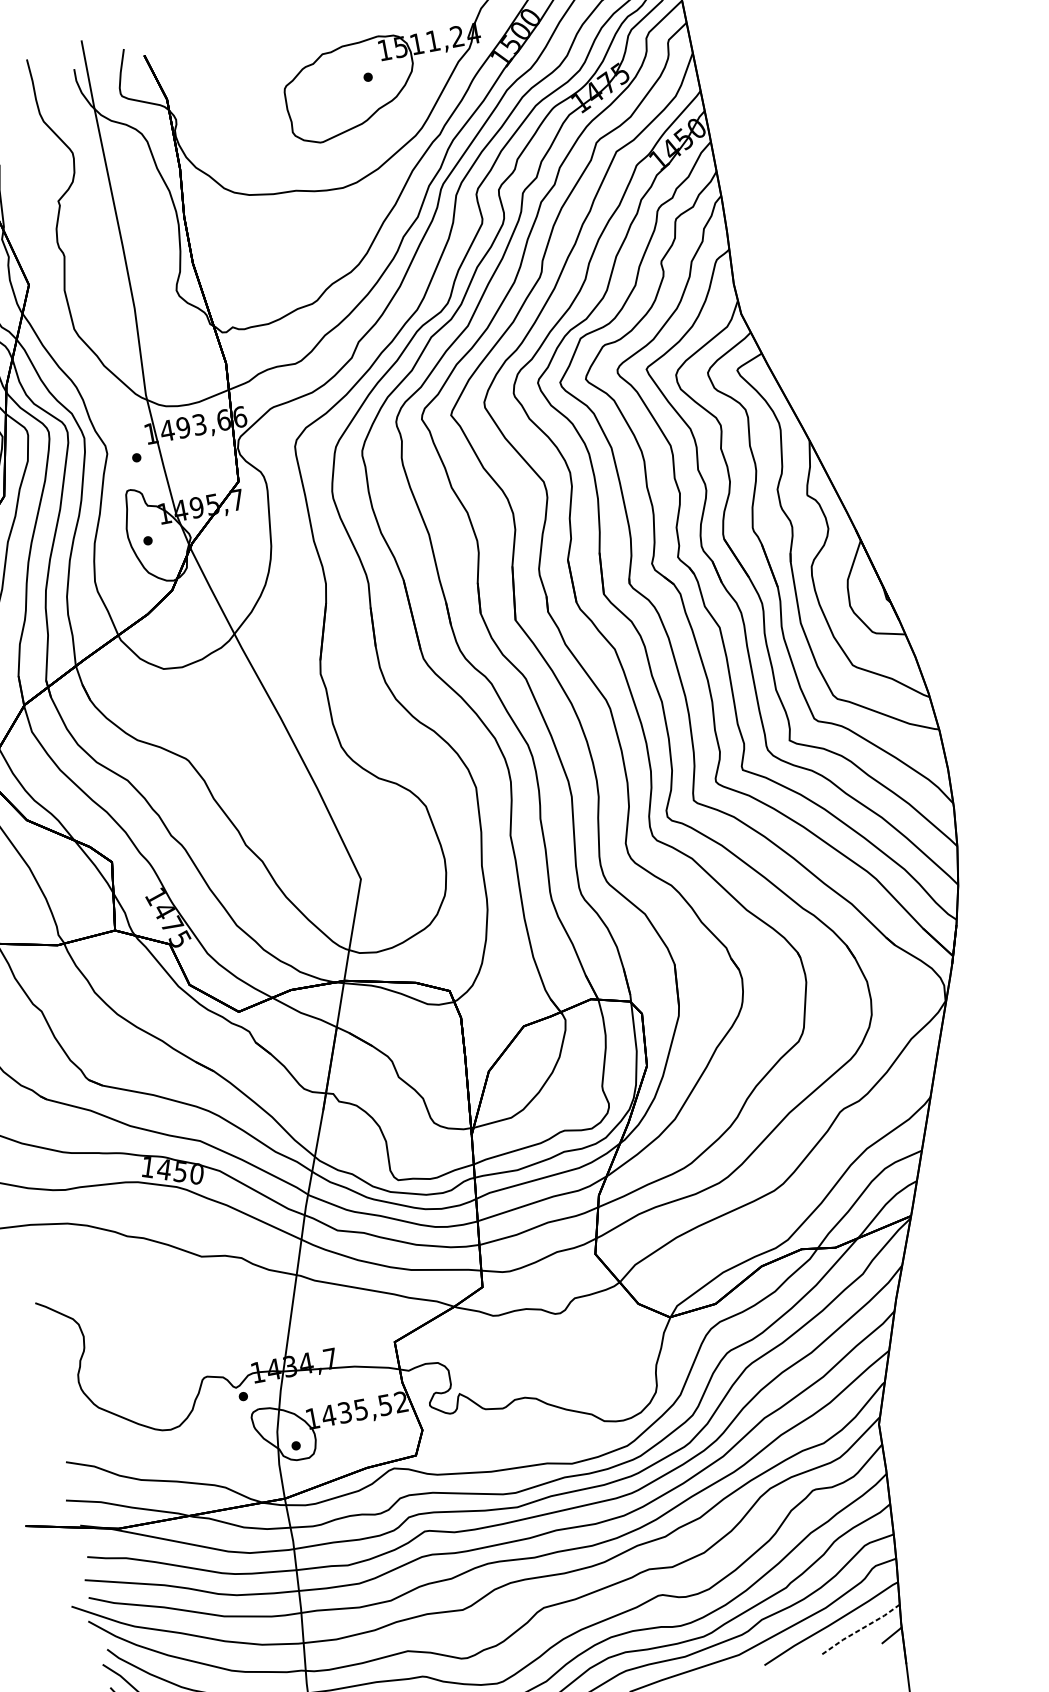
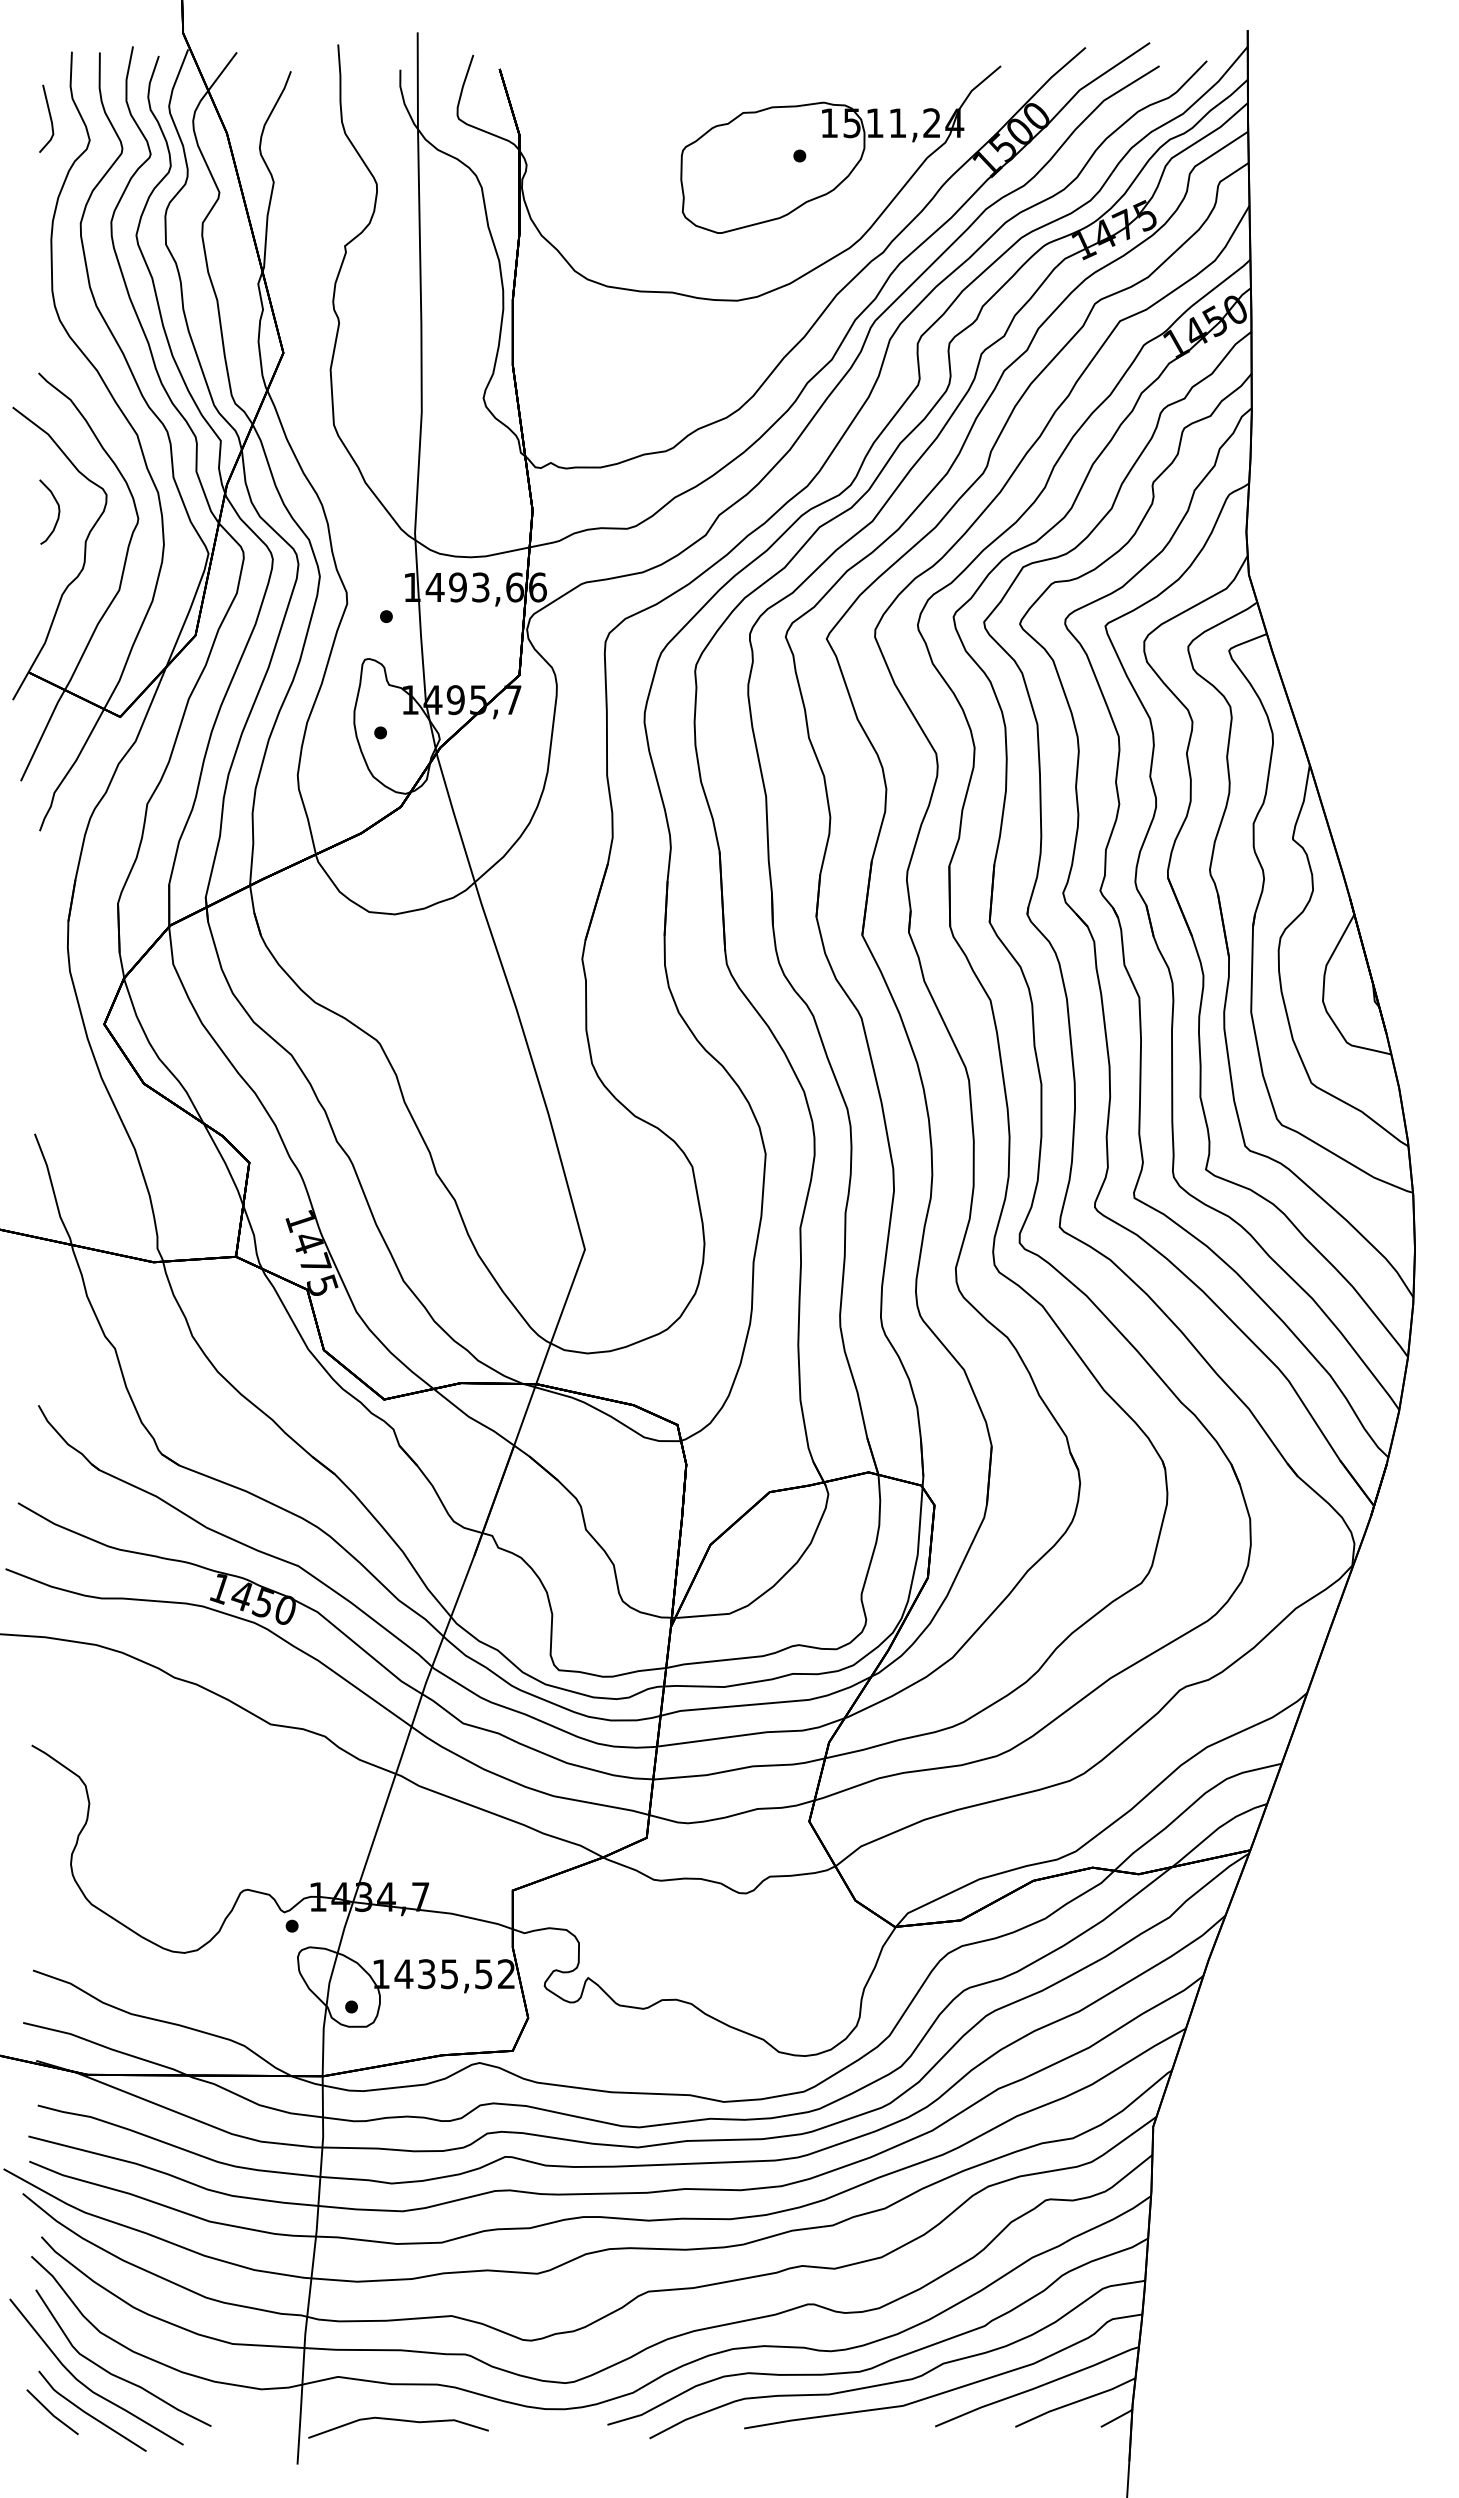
line: (860, 1629) -> (1075, 2402), dashed -> solid

